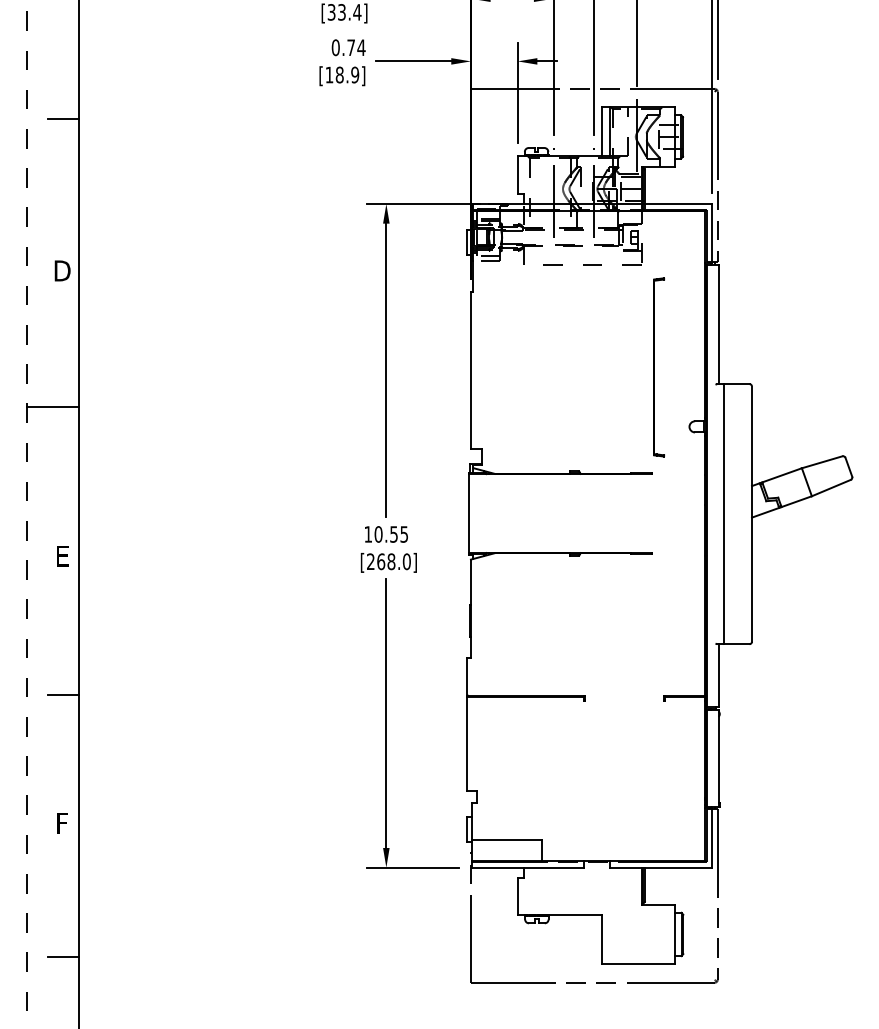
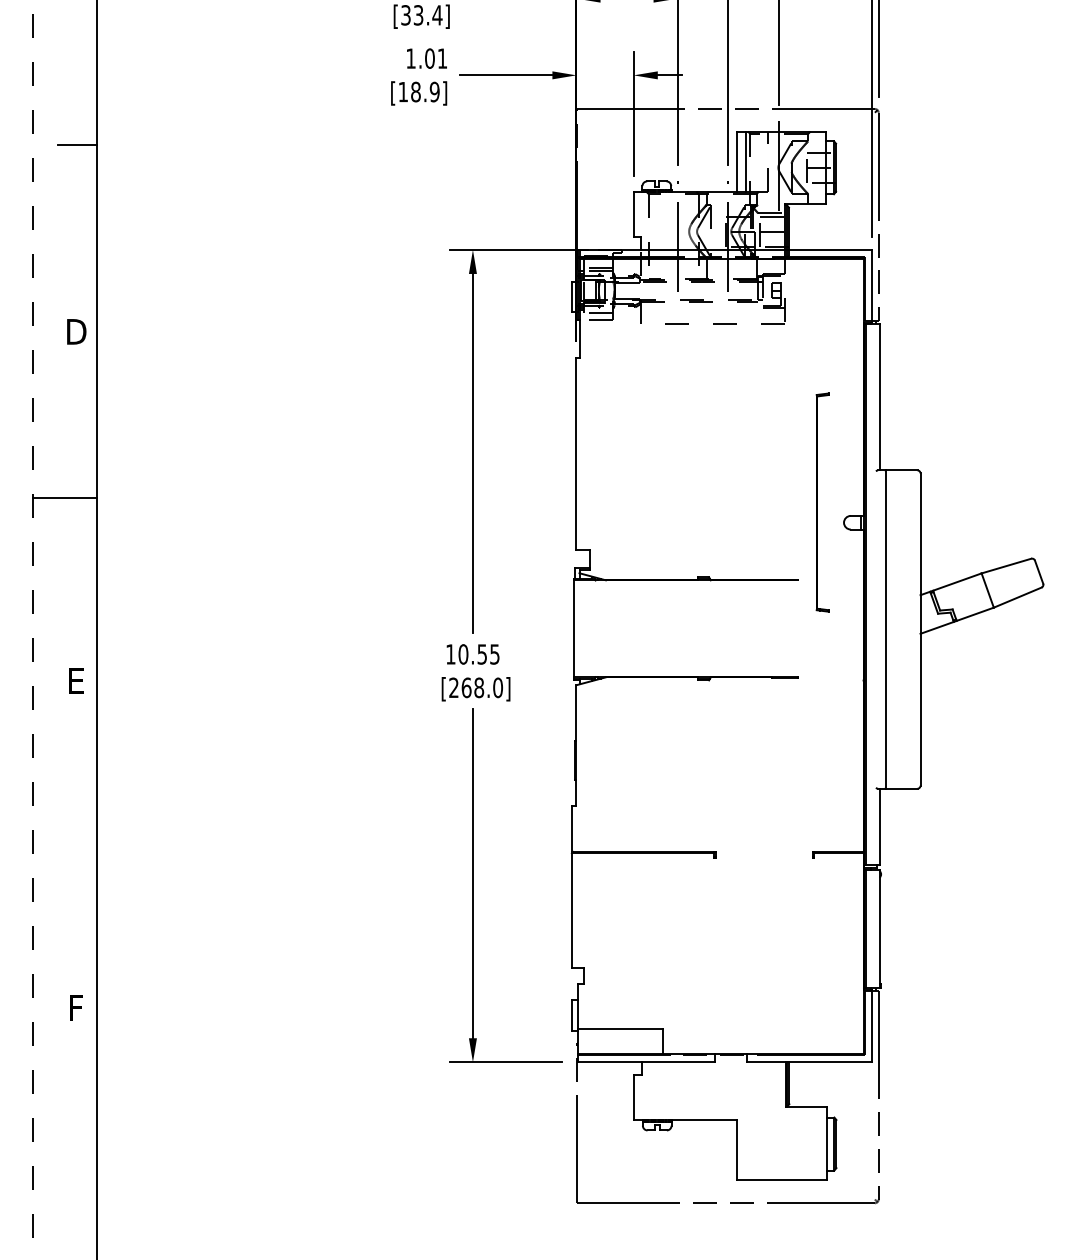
text: (348, 47) -> (426, 58), 0.74 -> 1.01
part: (658, 367) -> (821, 502), moved
line: (63, 695) -> (77, 851), removed
line: (63, 957) -> (77, 1172), removed

